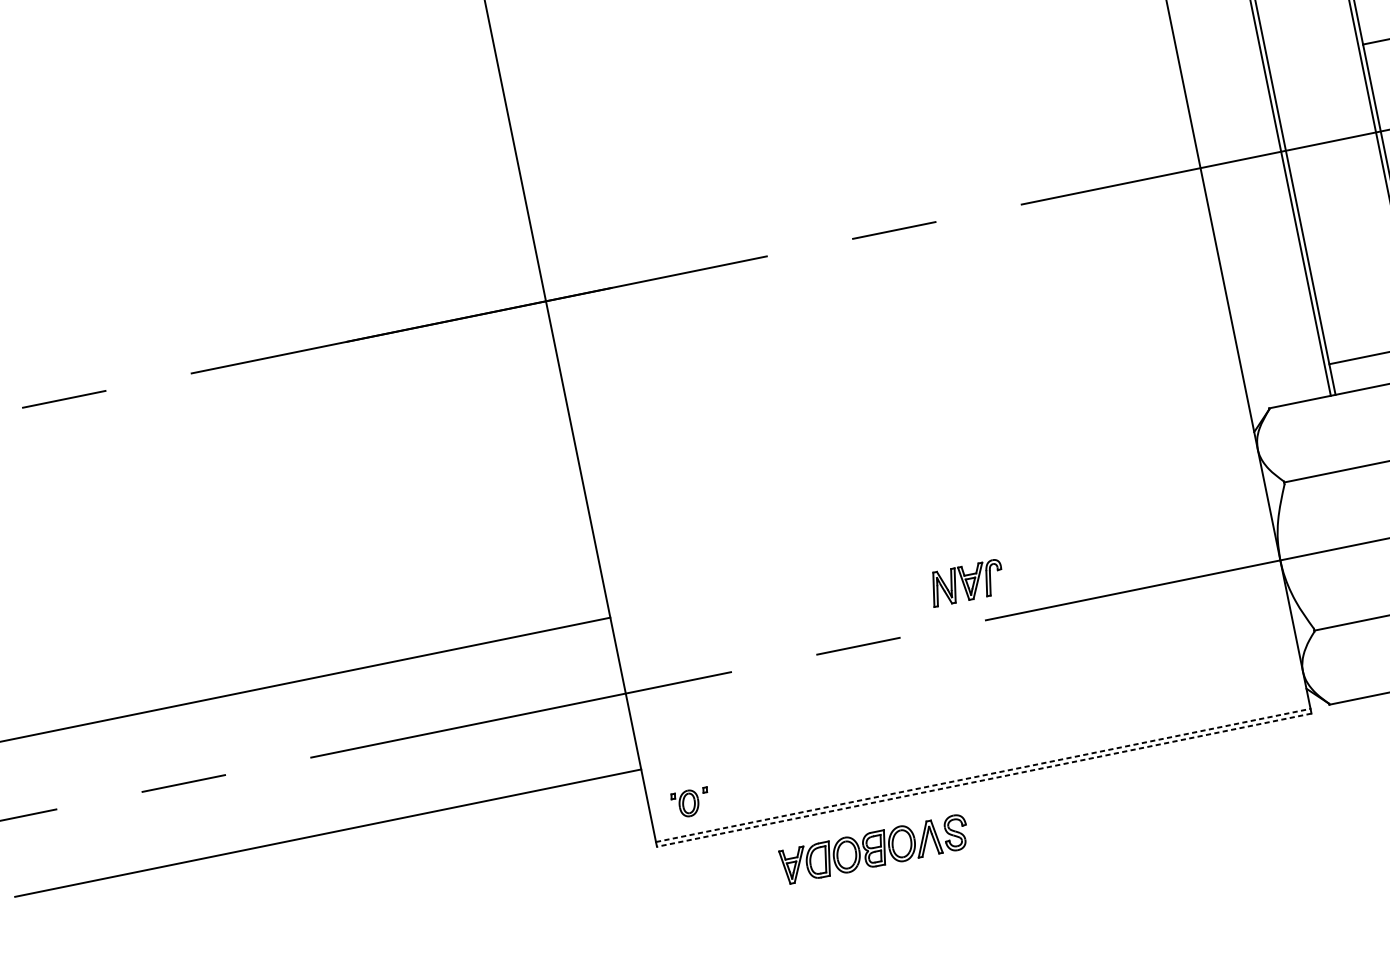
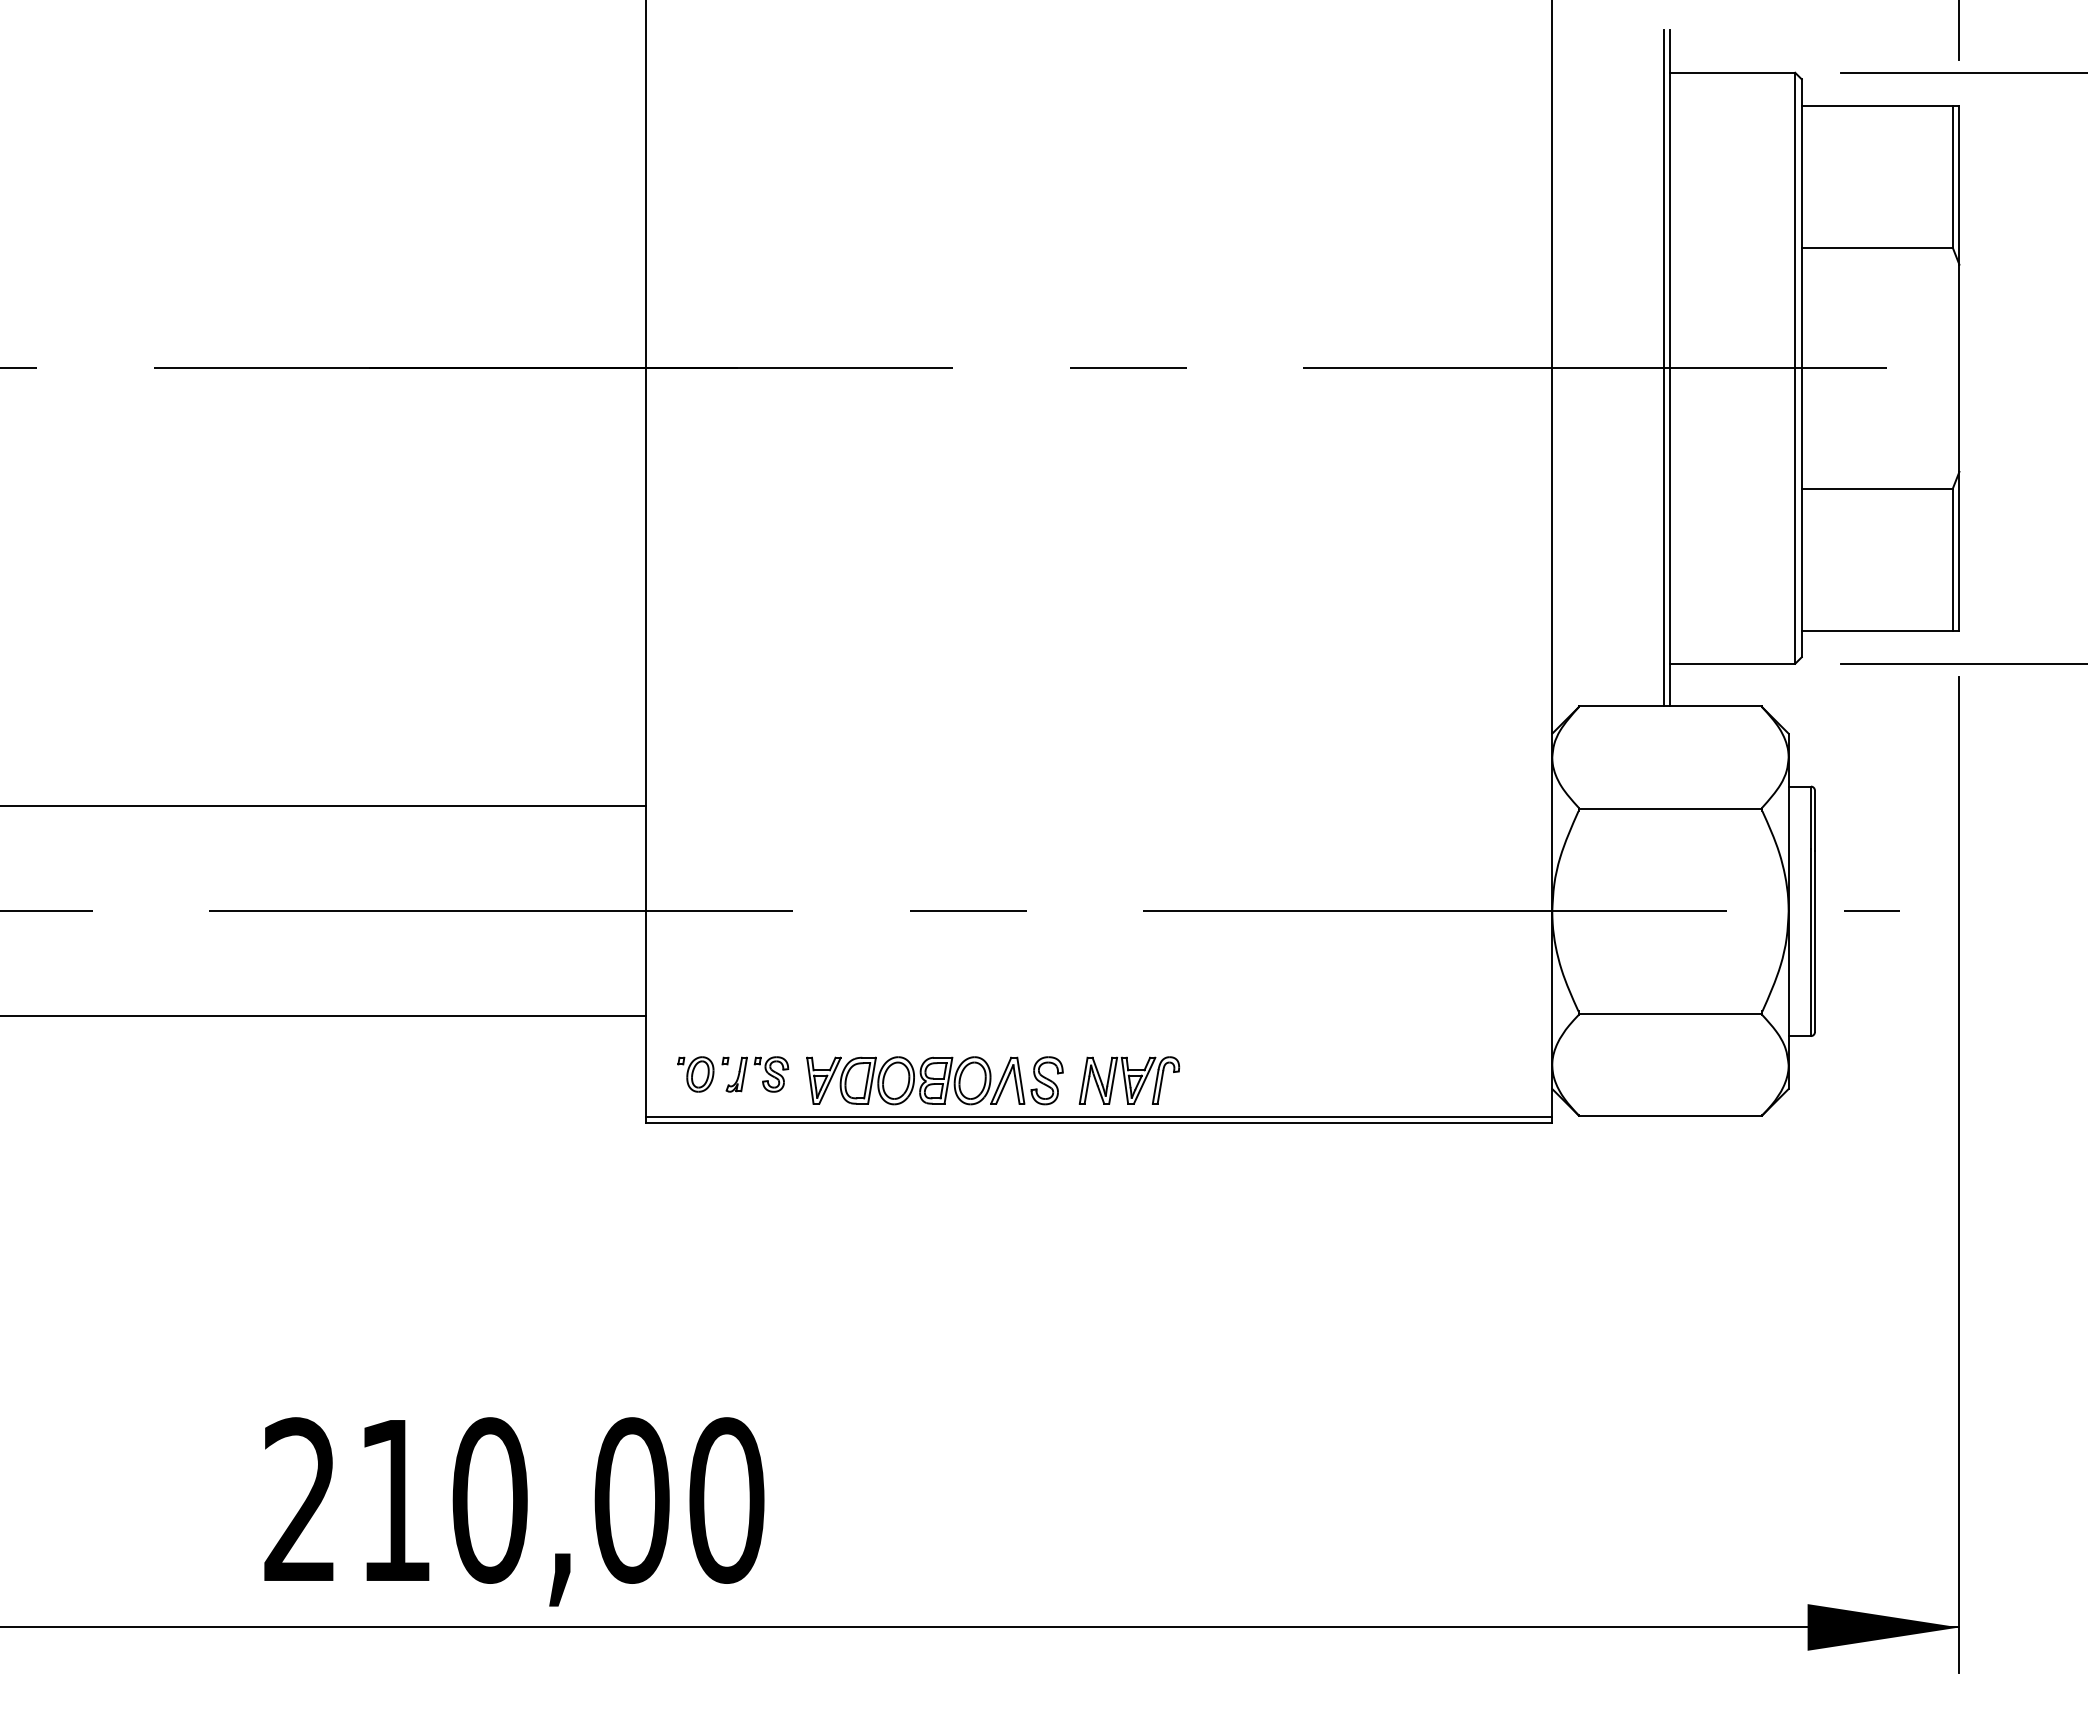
part: (966, 582) -> (1129, 1080), moved
line: (983, 775) -> (1099, 1116), dashed -> solid
line: (983, 780) -> (1098, 1123), dashed -> solid
part: (734, 798) -> (762, 1080), added
part: (874, 849) -> (934, 1080), moved

